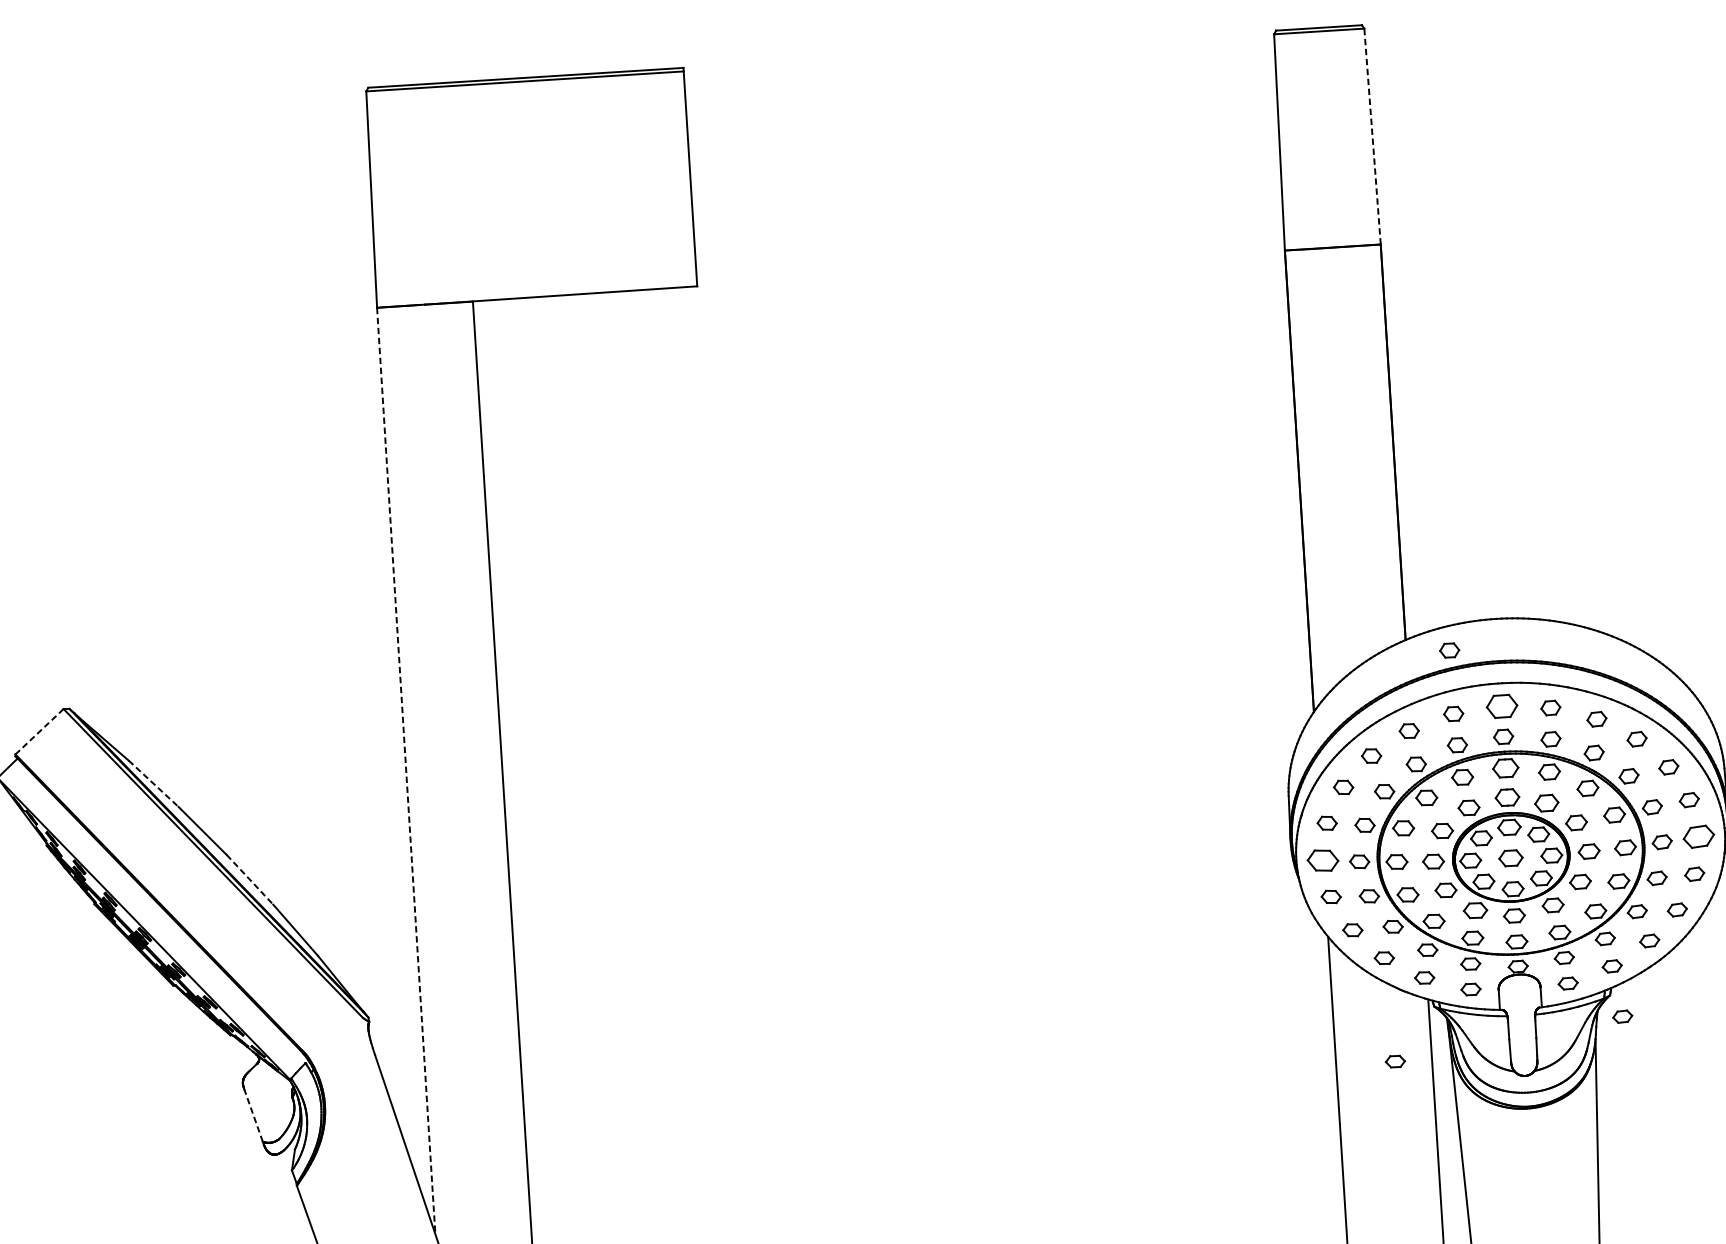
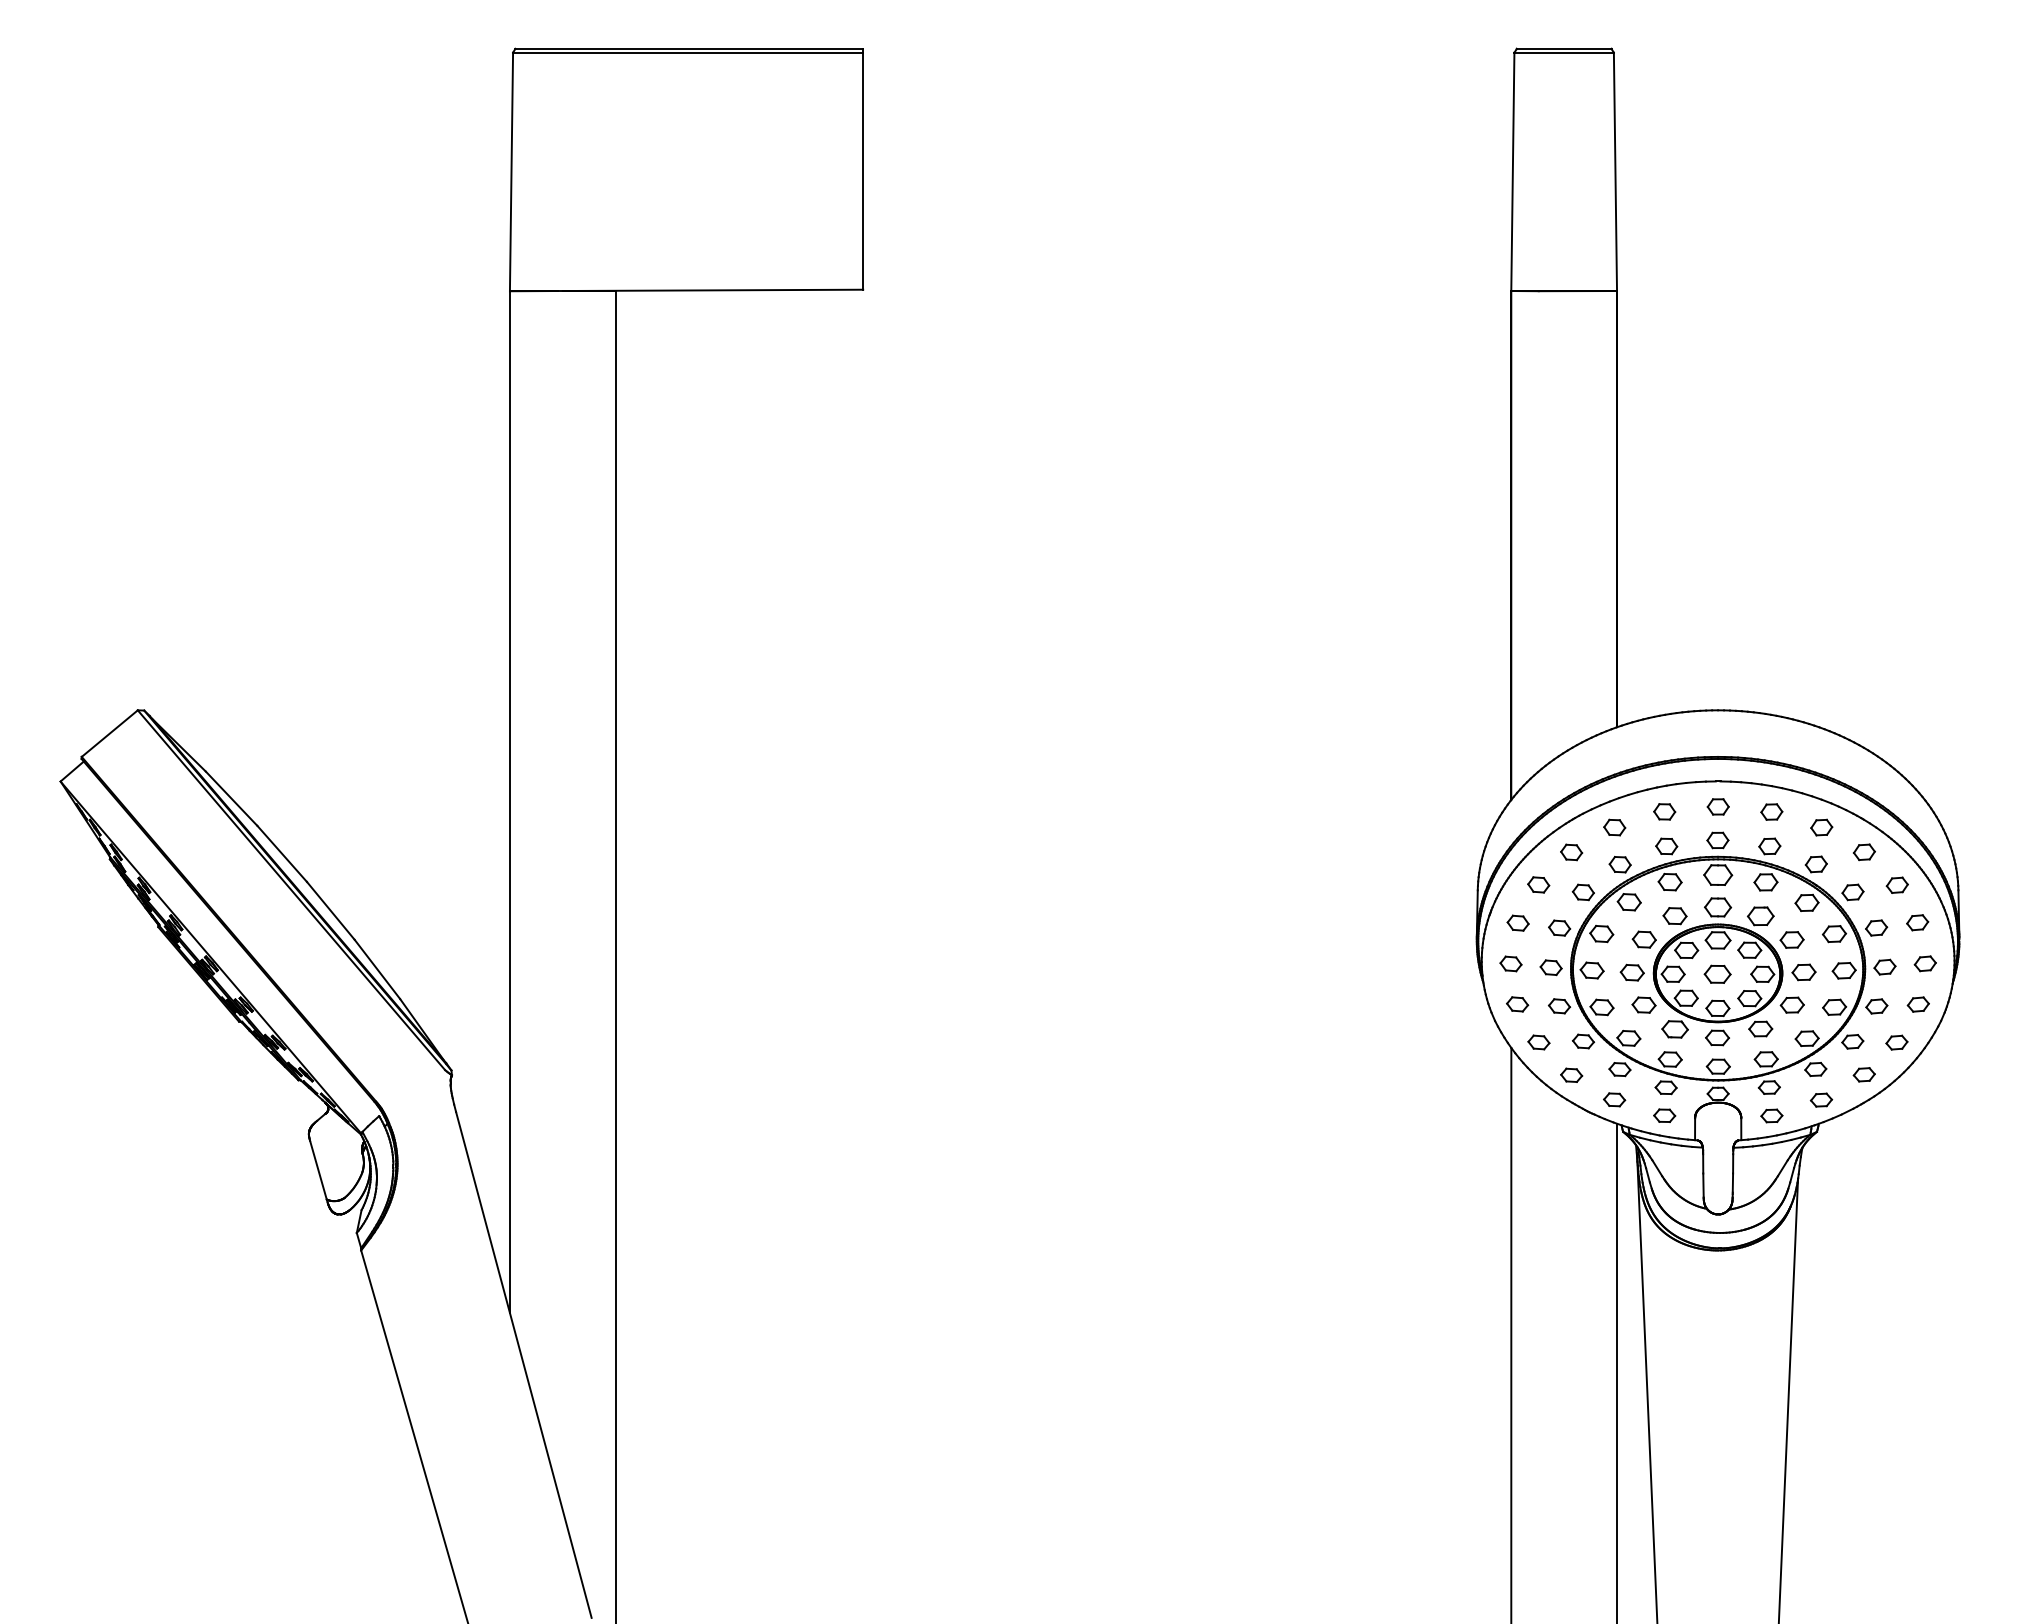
line: (1372, 136) -> (1615, 171), dashed -> solid
part: (1449, 650) -> (1664, 741), removed
part: (1501, 706) -> (1717, 806), size x0.62
line: (39, 731) -> (109, 733), dashed -> solid
line: (405, 771) -> (509, 802), dashed -> solid
line: (153, 784) -> (231, 799), dashed -> solid
part: (1697, 836) -> (1924, 963), size x0.62
part: (1322, 860) -> (1510, 963), size x0.62
line: (250, 880) -> (331, 911), dashed -> solid
part: (1622, 1016) -> (1829, 1155), removed
part: (1395, 1061) -> (1576, 1189), removed
line: (253, 1115) -> (318, 1170), dashed -> solid

